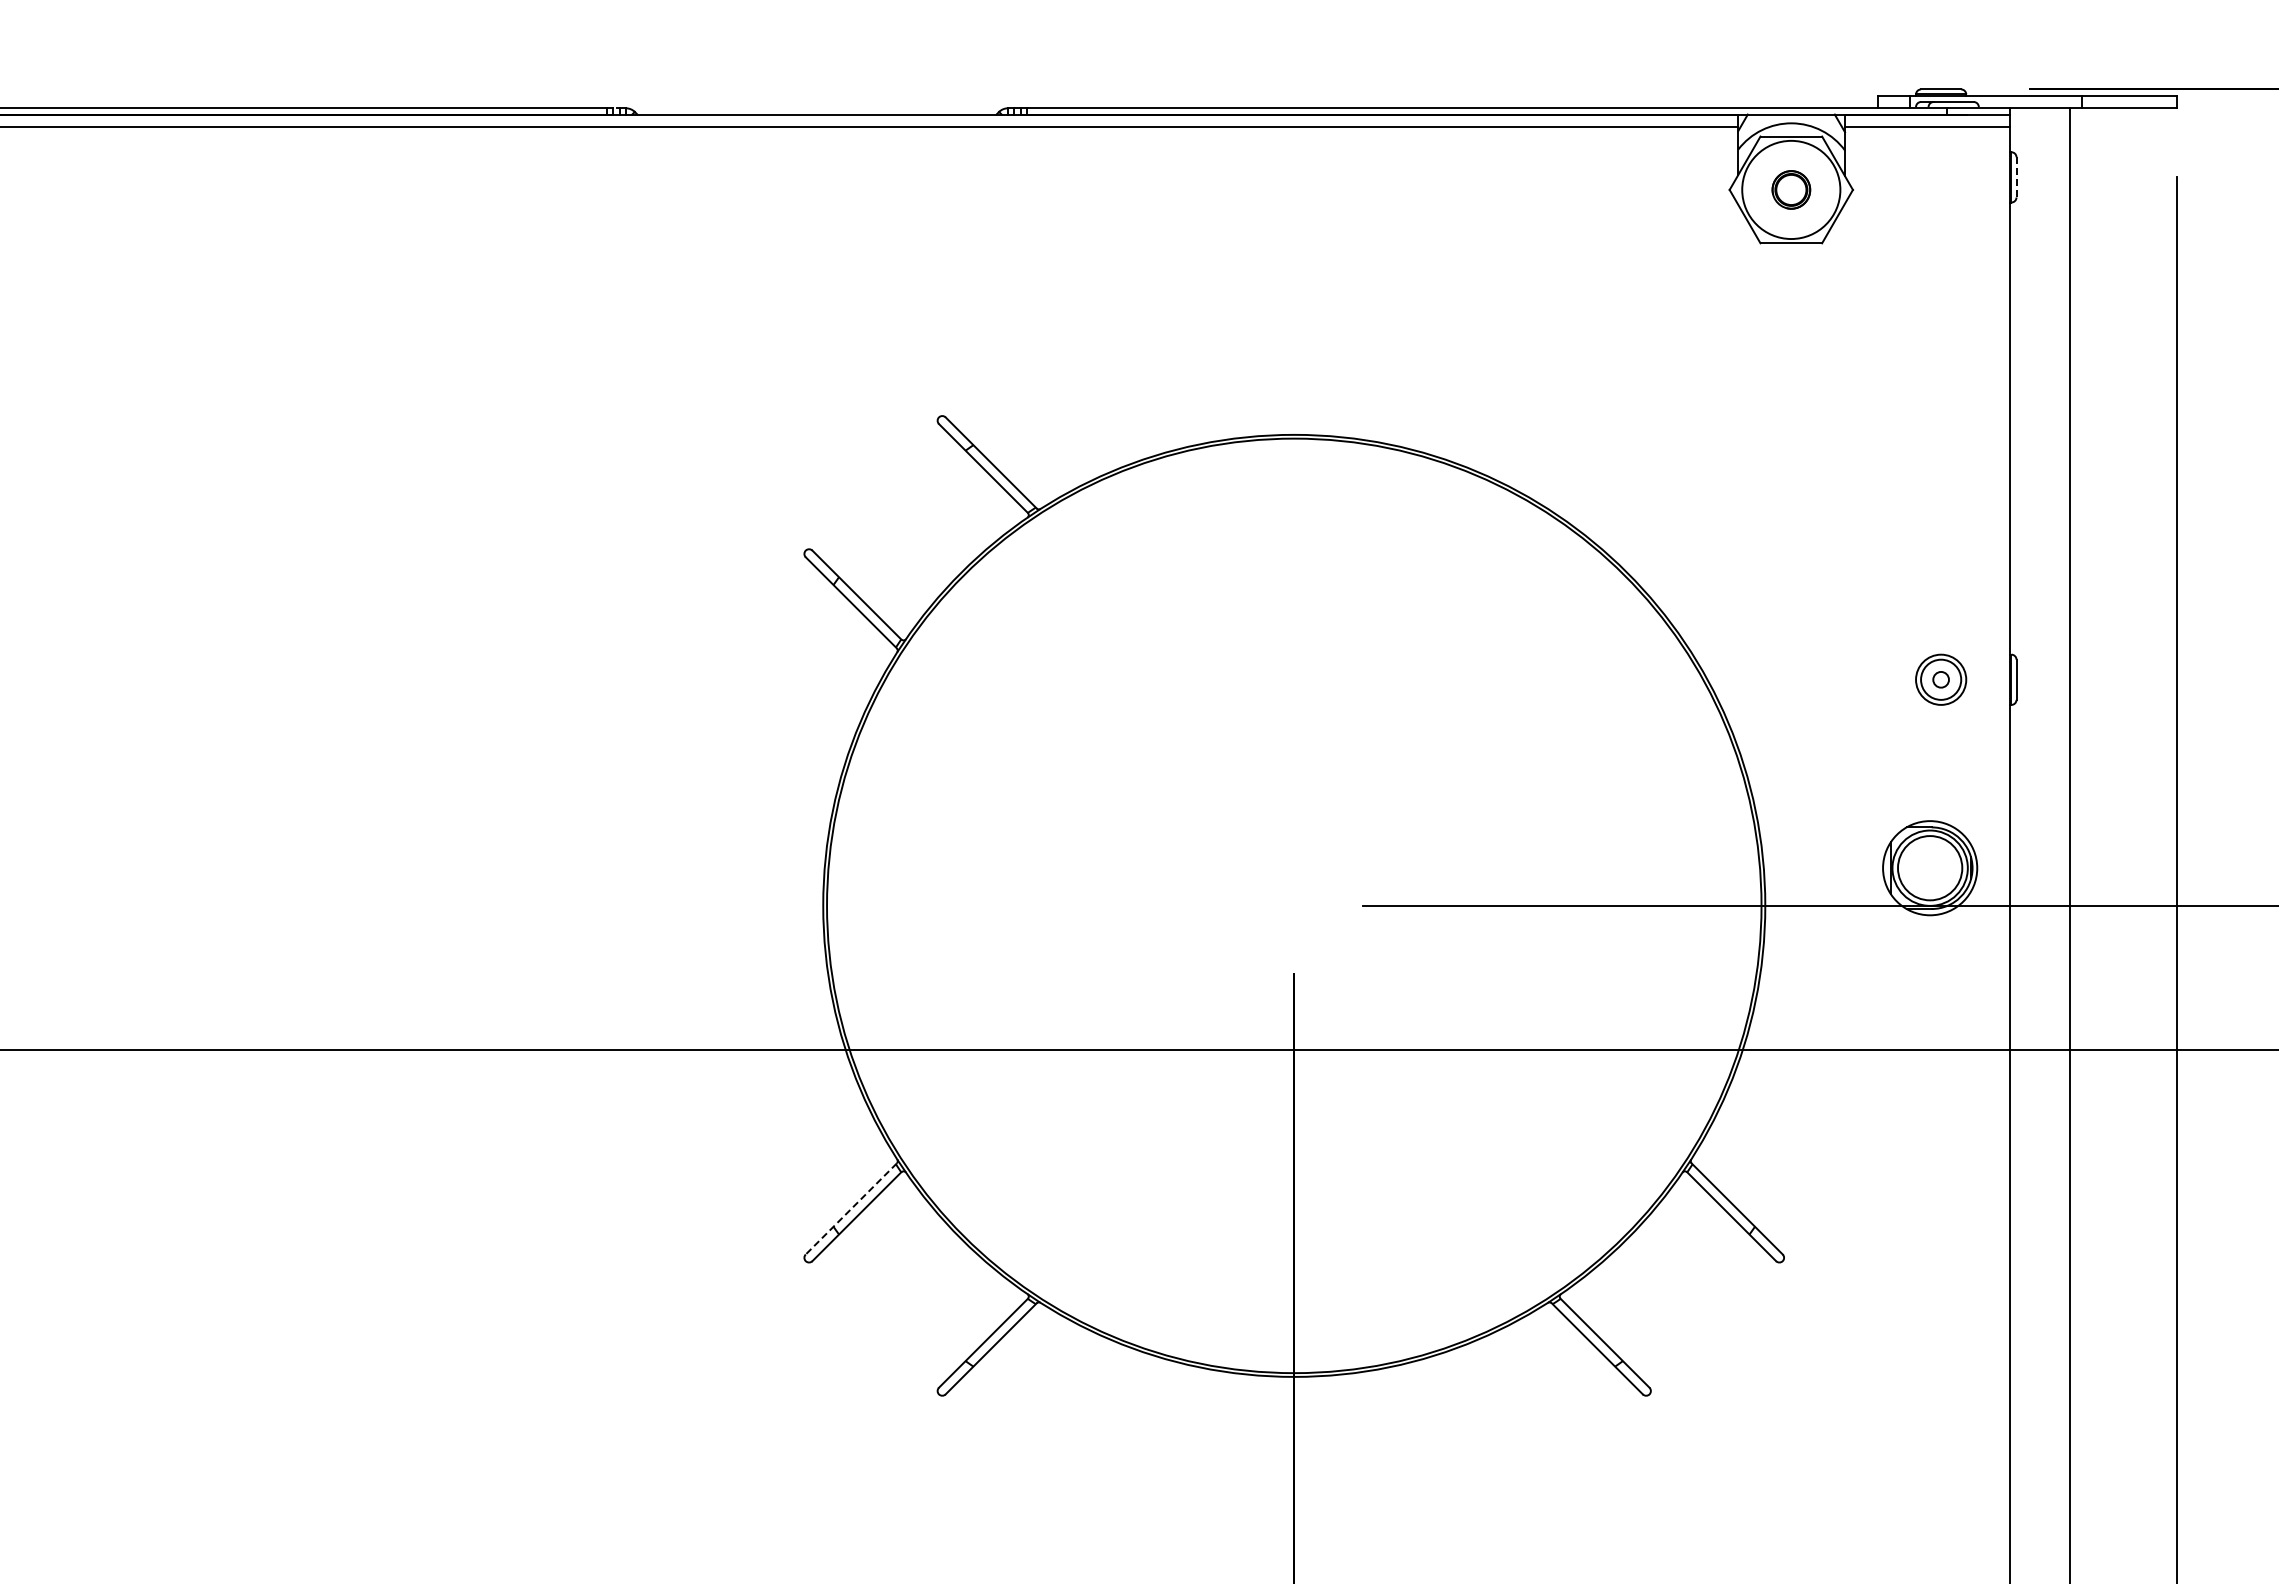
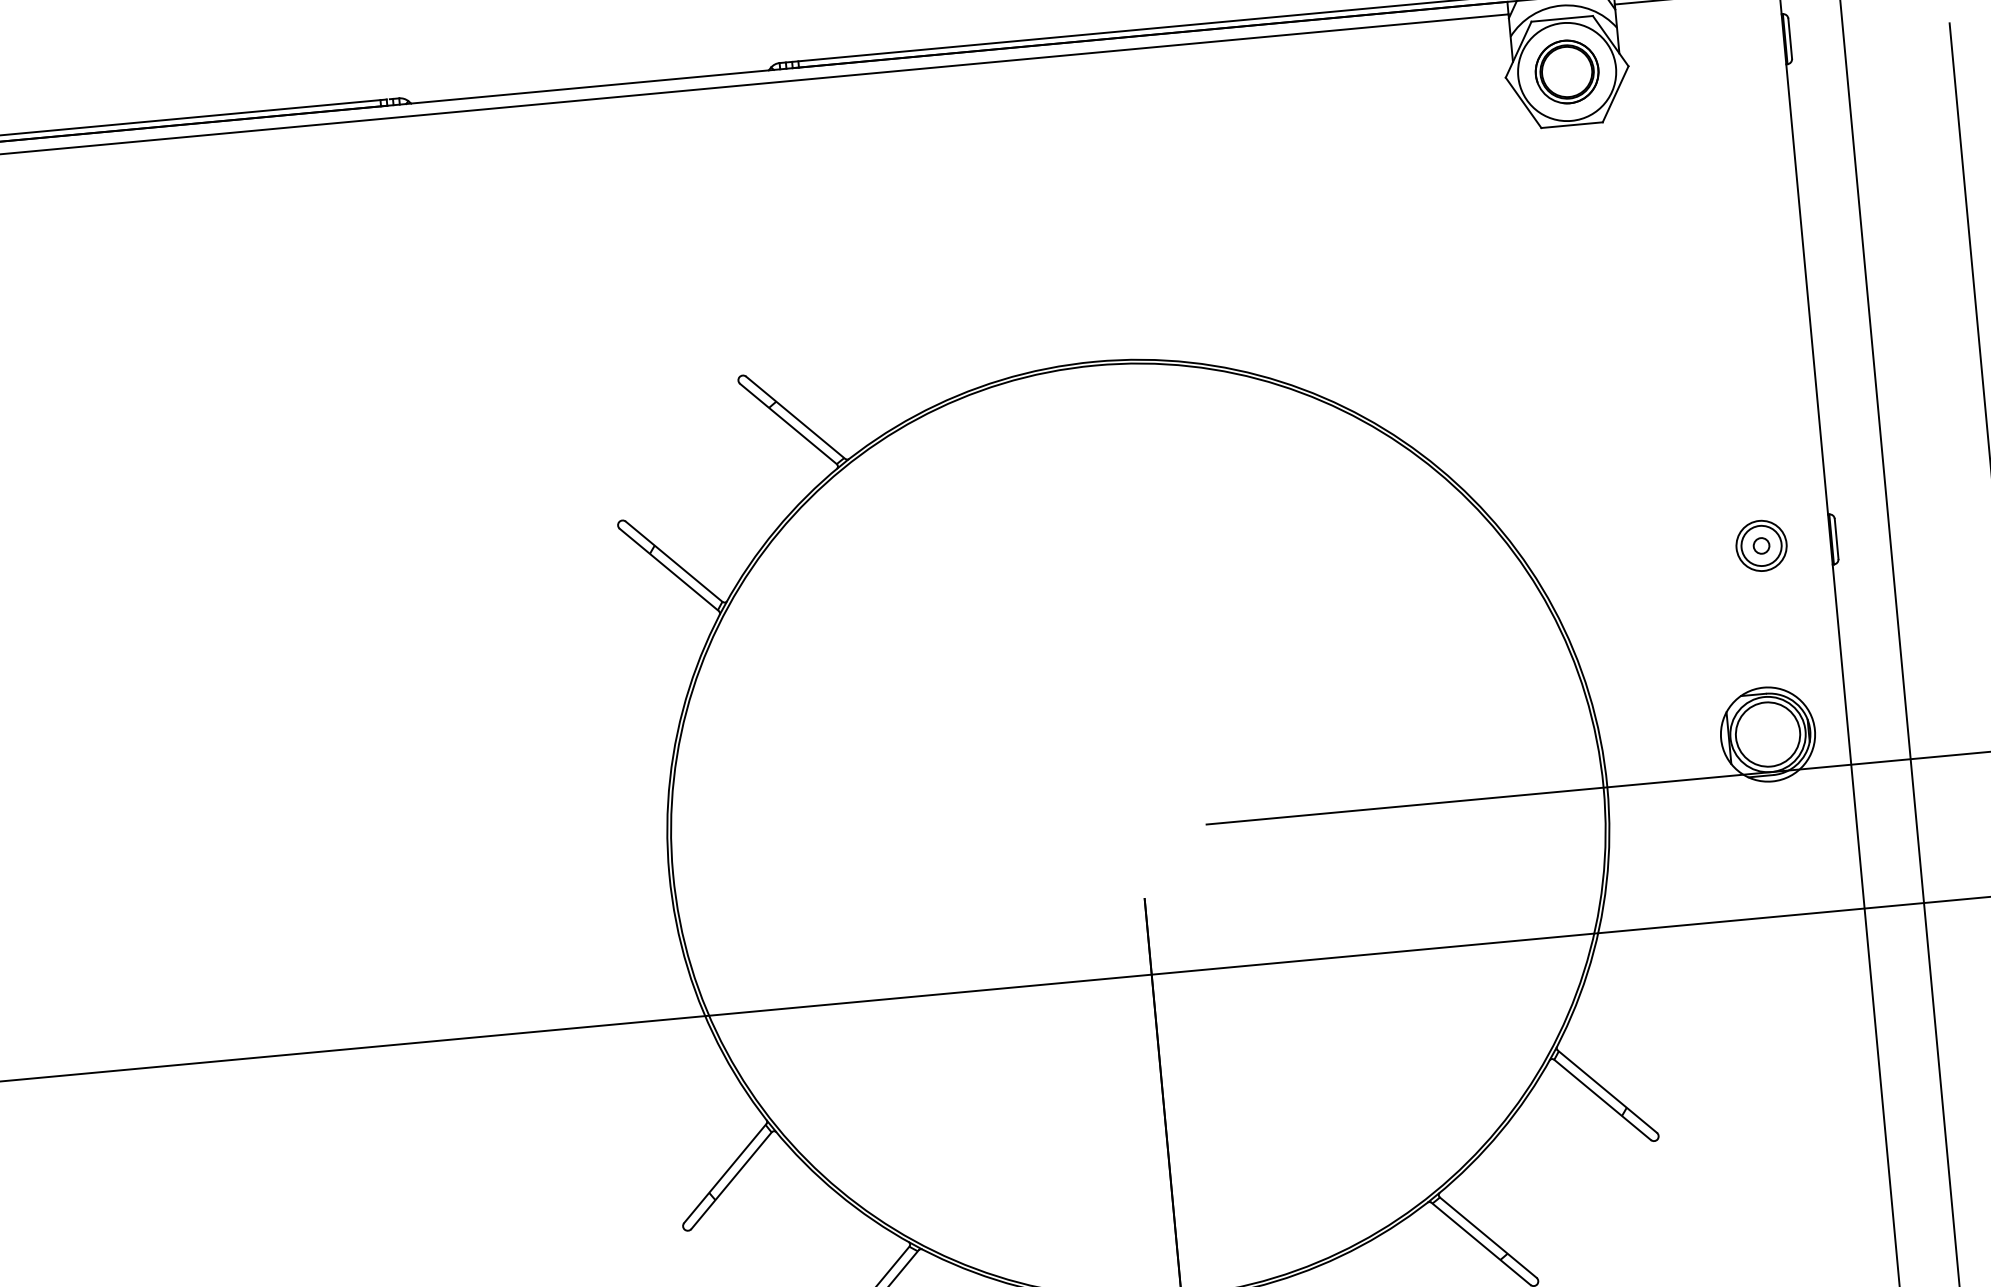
line: (2016, 177) -> (1790, 38), dashed -> solid
part: (1791, 189) -> (1567, 71), size x1.67
line: (850, 1209) -> (724, 1174), dashed -> solid

